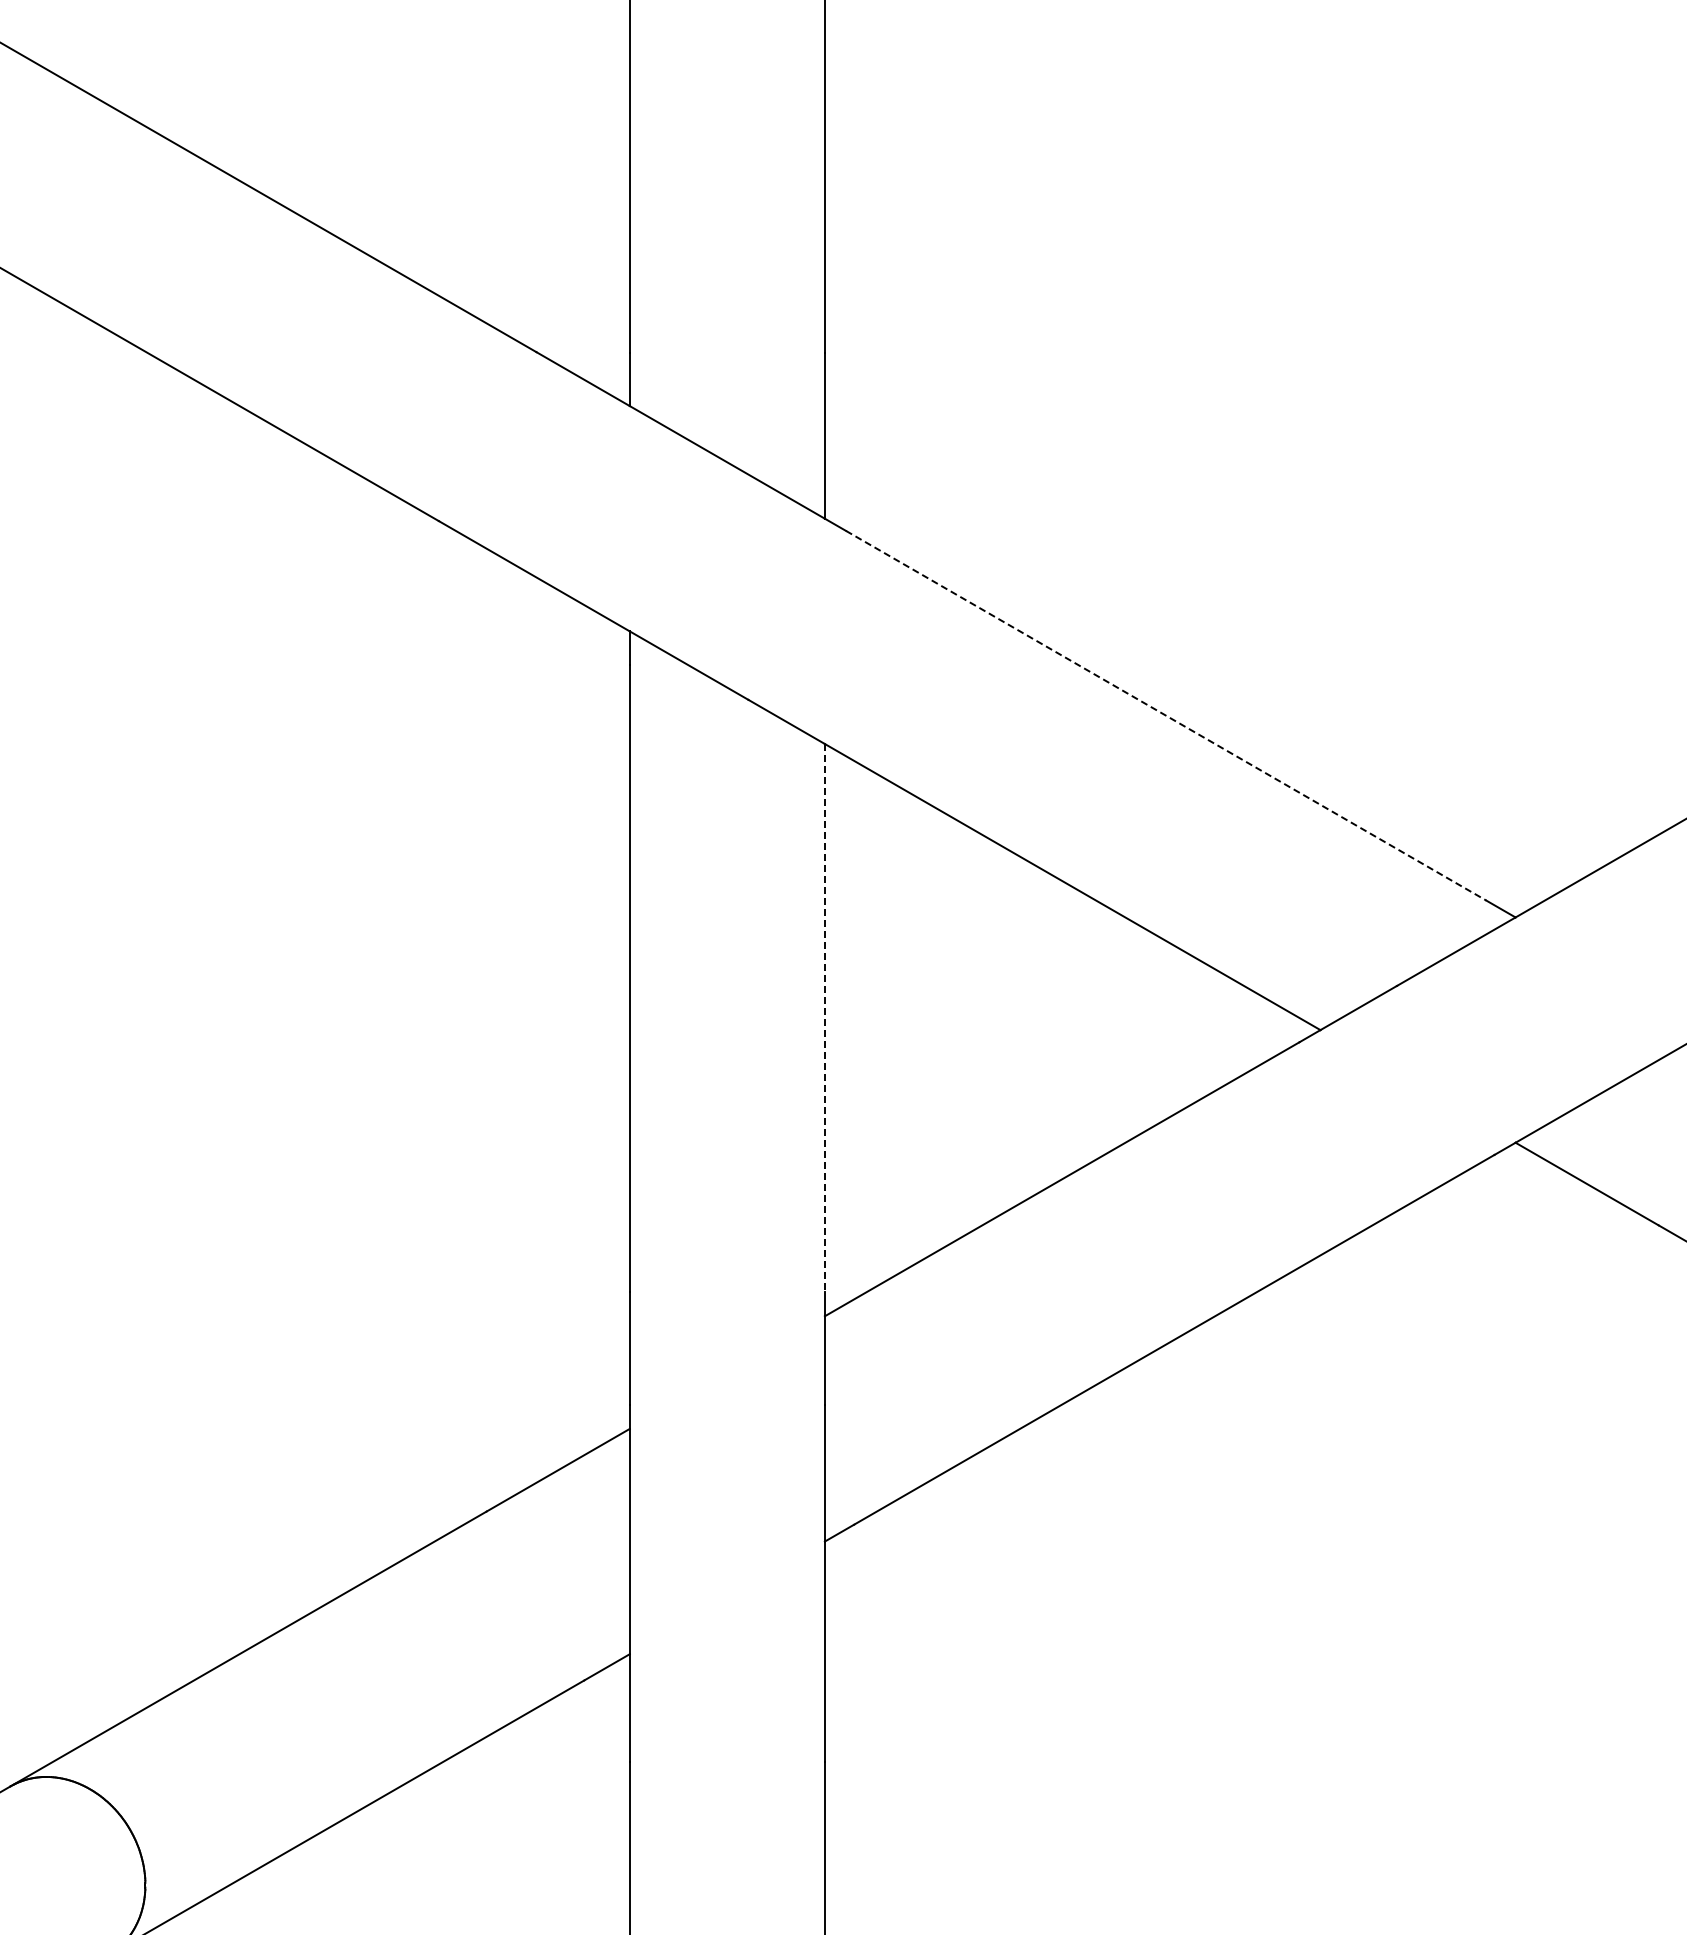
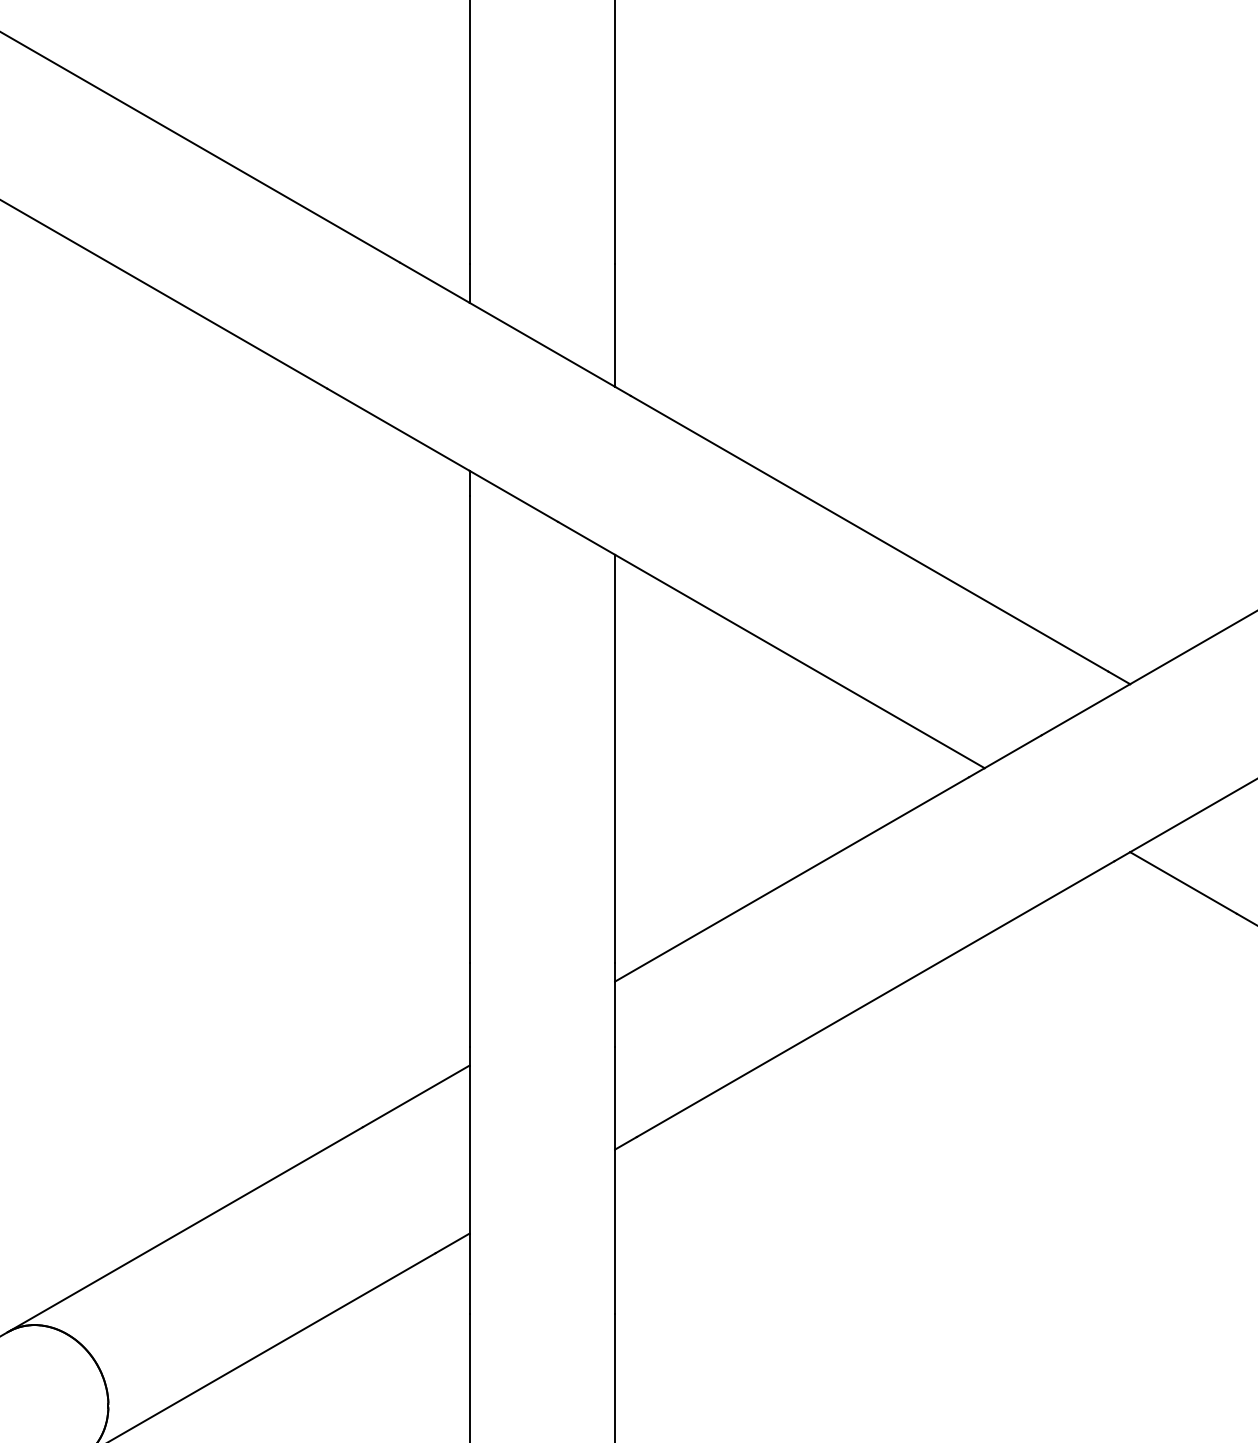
line: (1166, 715) -> (869, 533), dashed -> solid
line: (824, 1018) -> (614, 759), dashed -> solid

